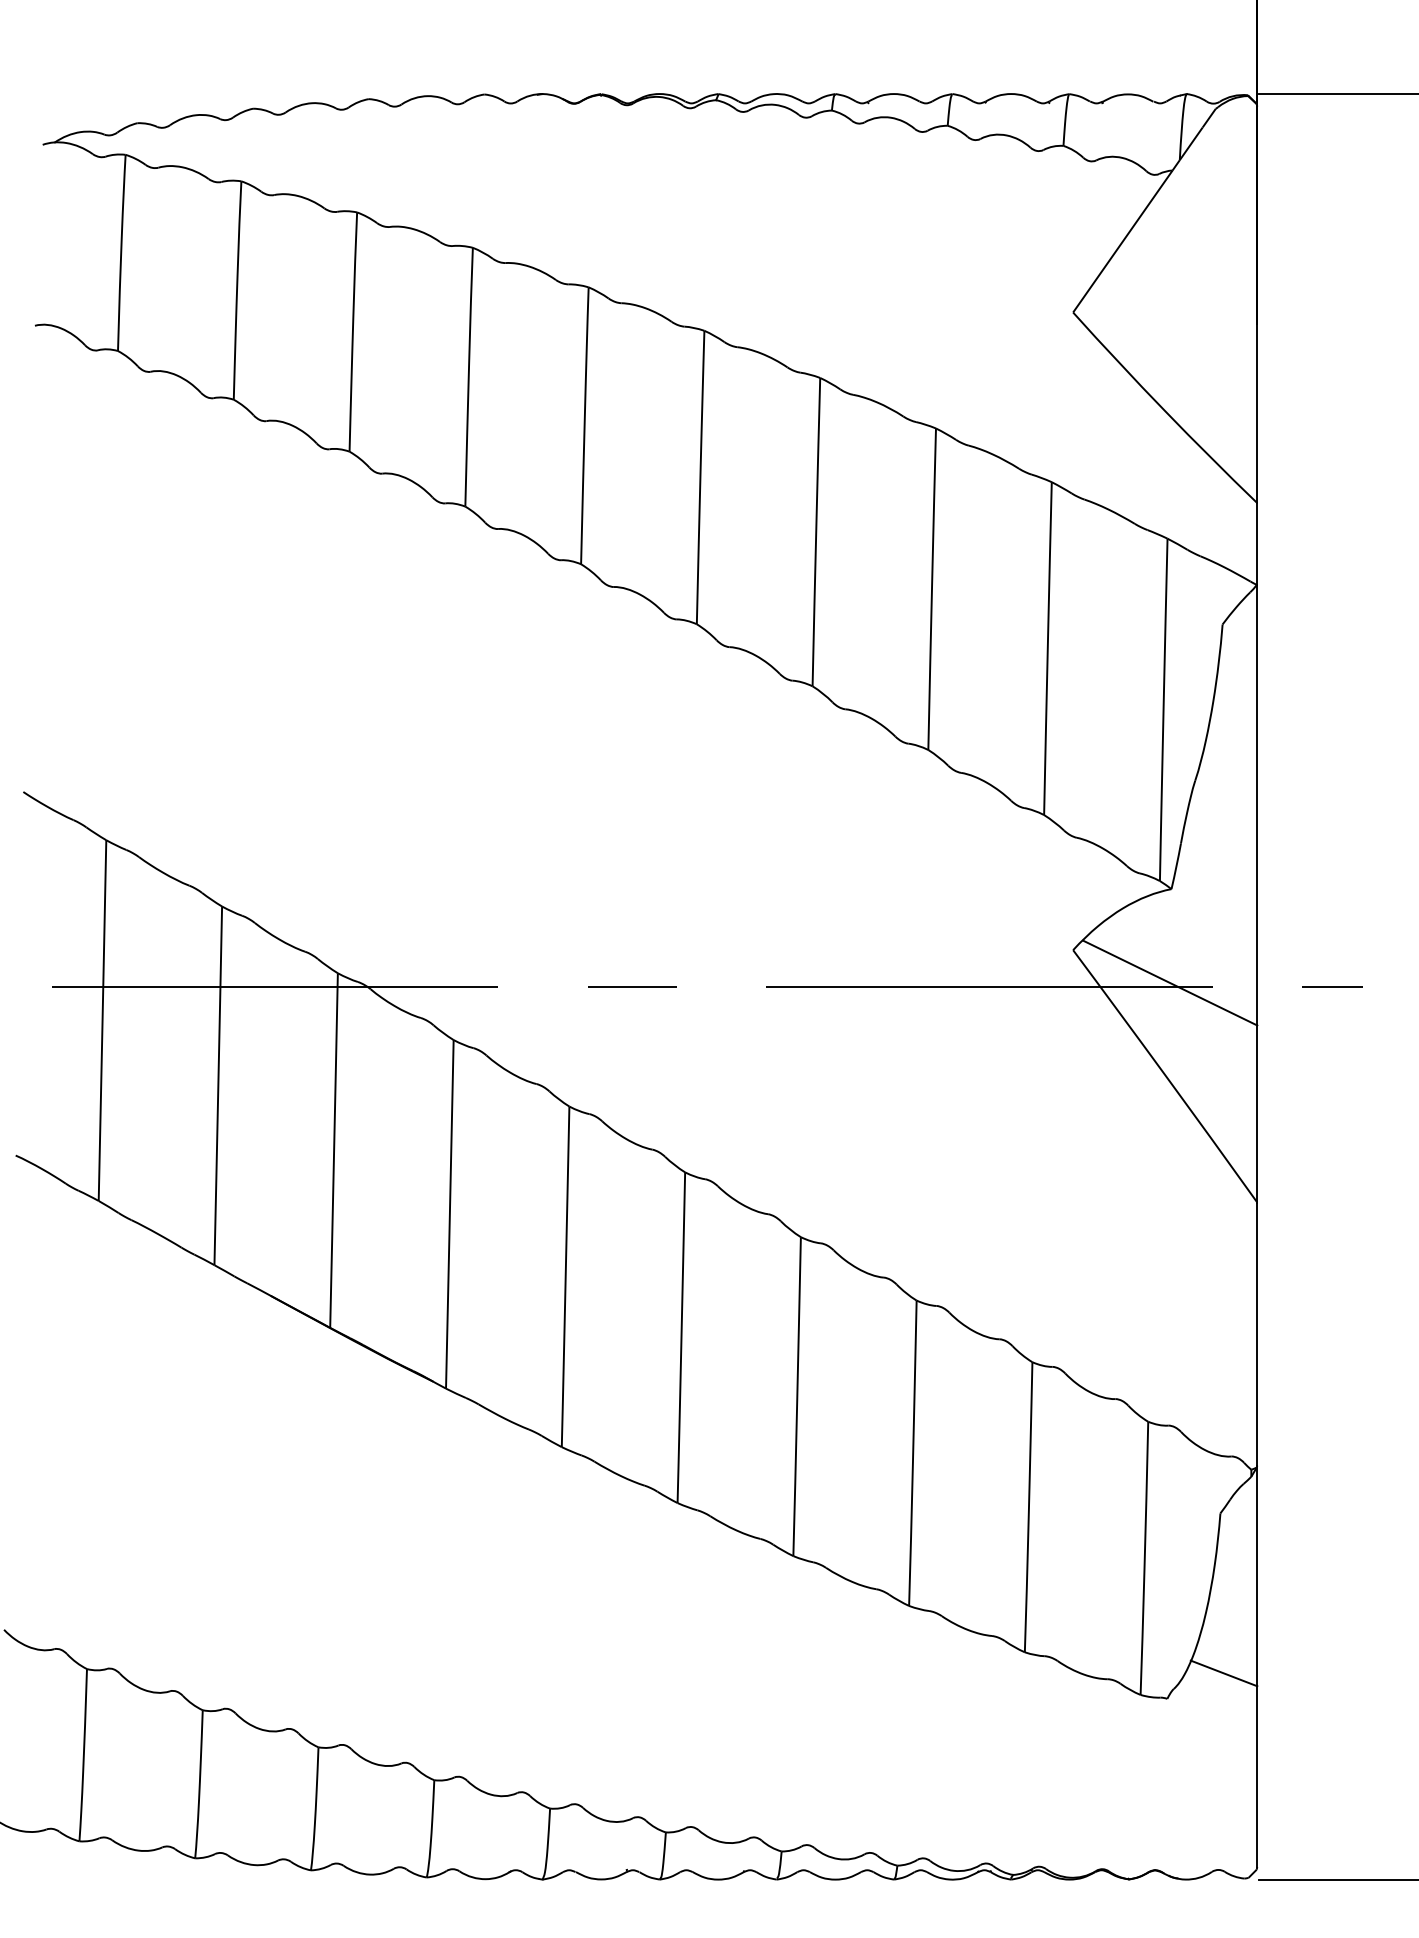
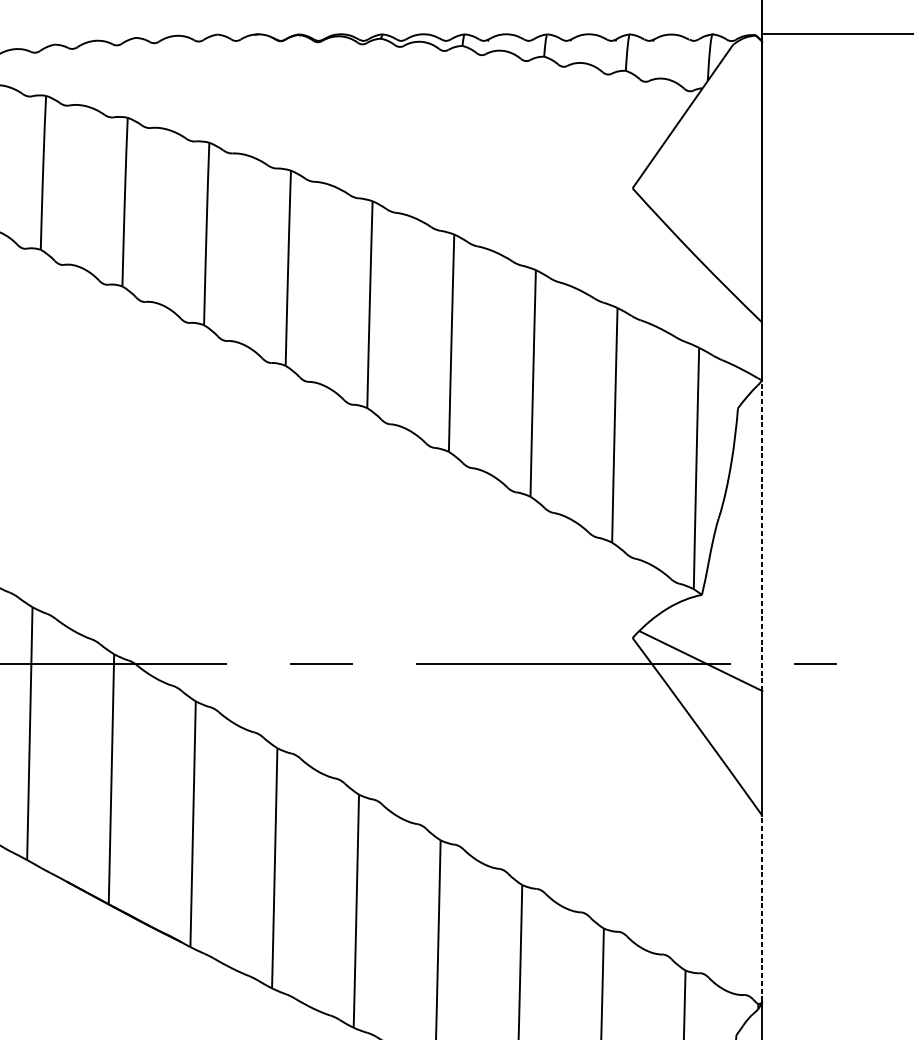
line: (1257, 804) -> (762, 535), solid -> dashed
line: (1257, 1334) -> (762, 908), solid -> dashed

